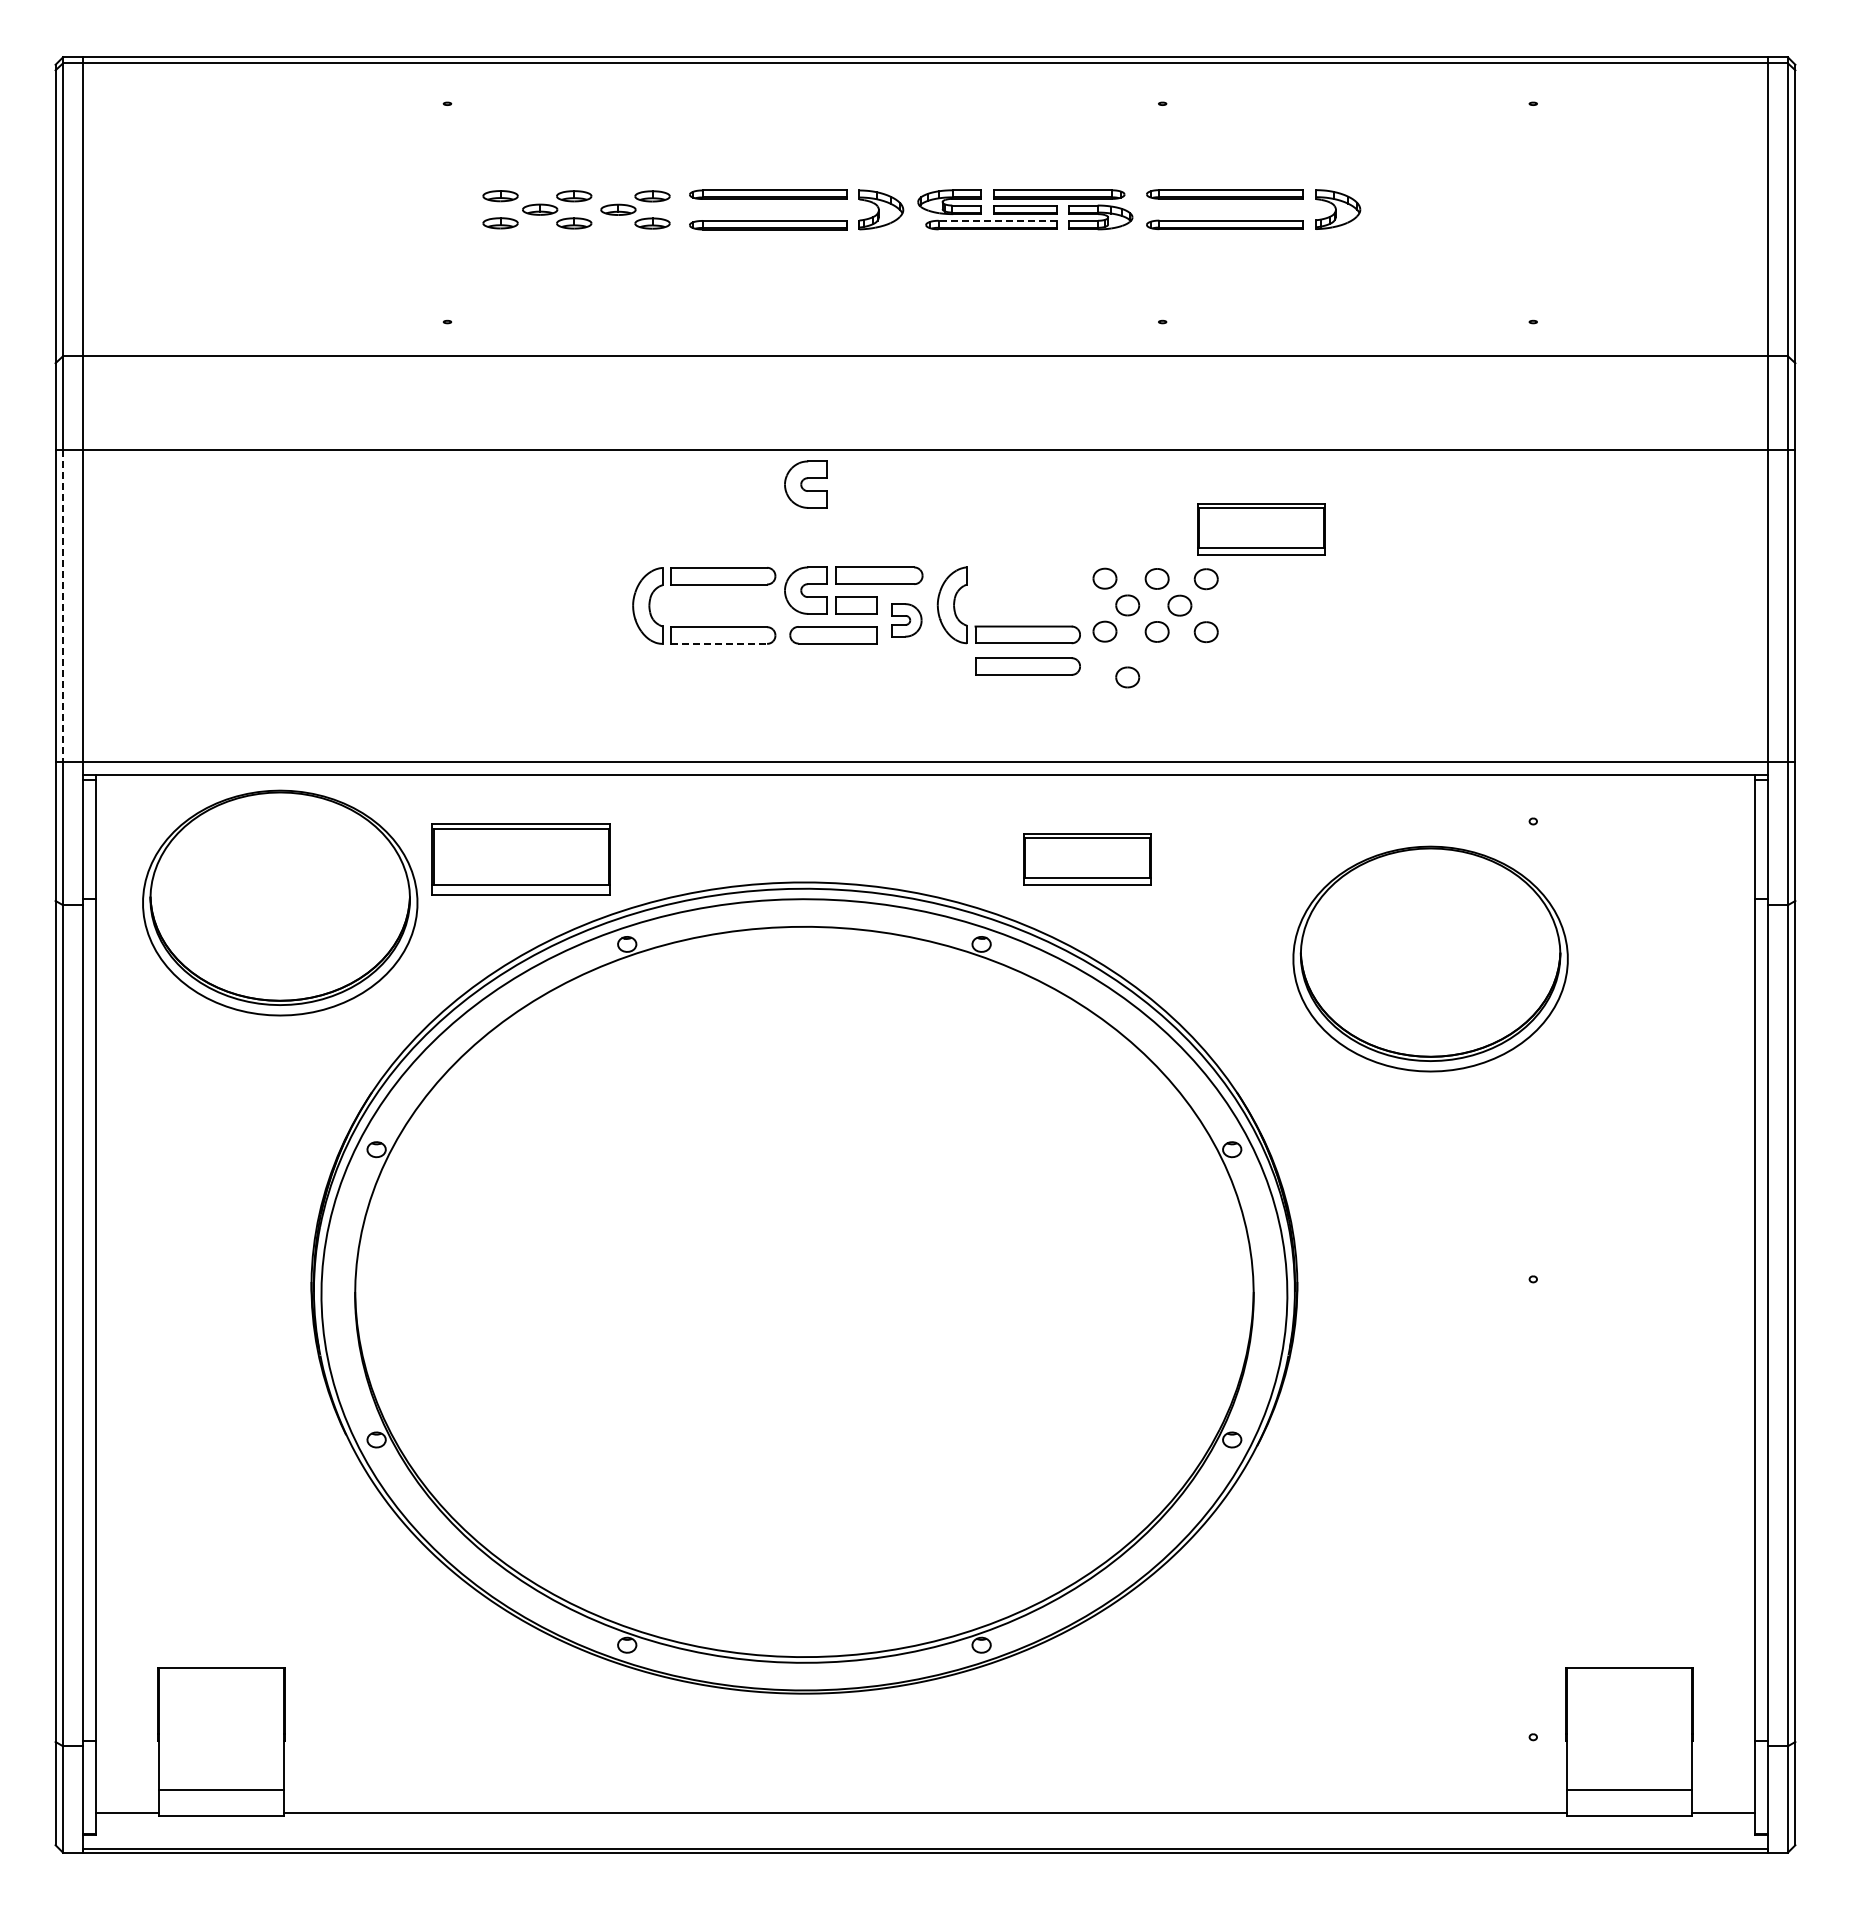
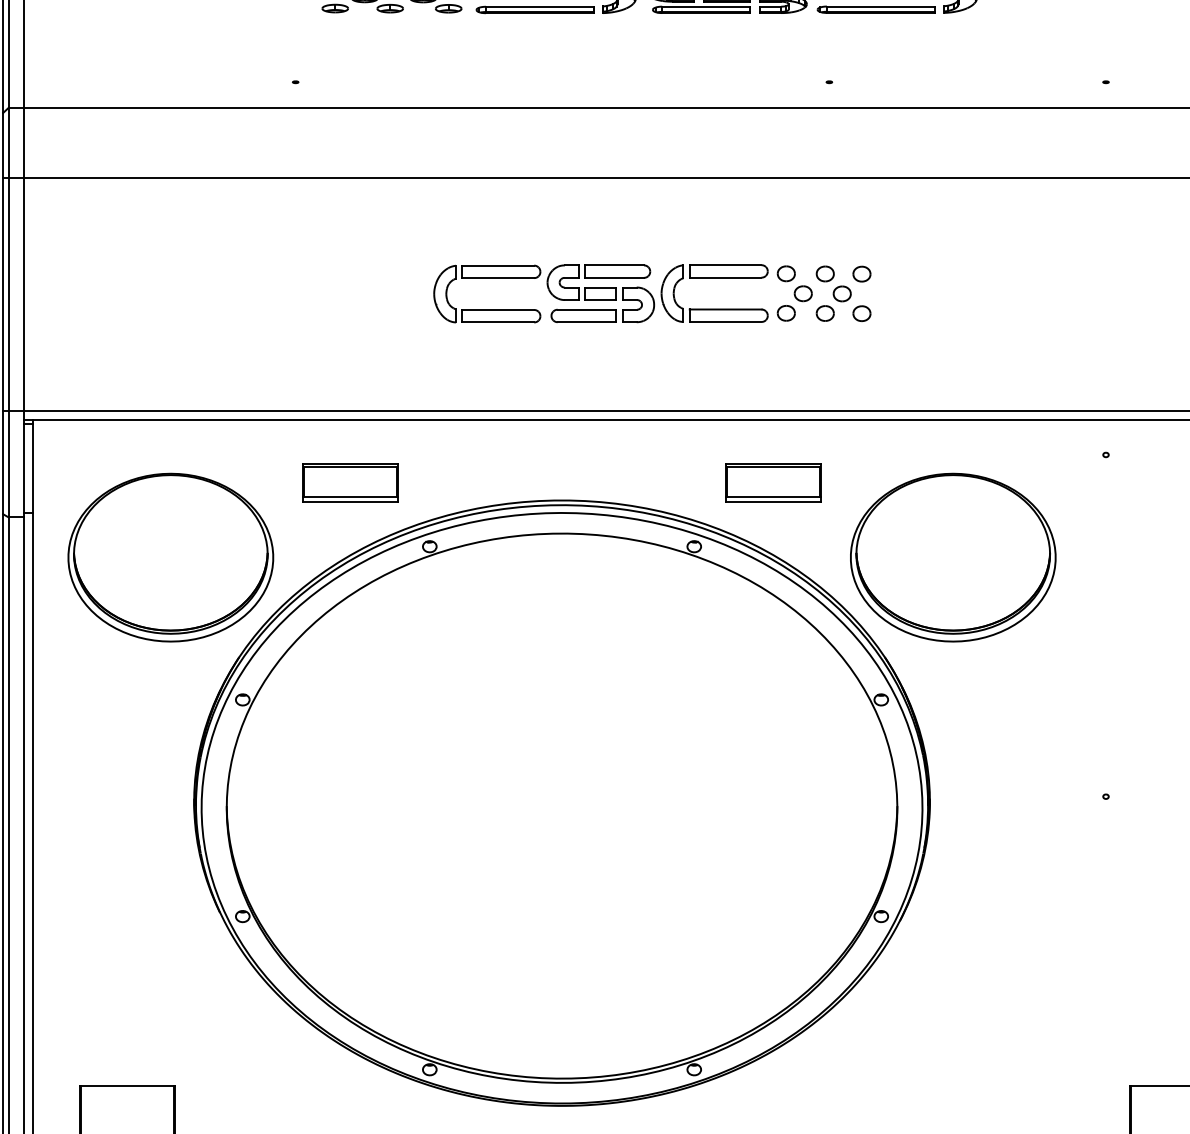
line: (997, 220) -> (706, 6), dashed -> solid
part: (805, 484) -> (562, 203), removed
part: (1261, 529) -> (903, 237), removed
line: (63, 606) -> (9, 294), dashed -> solid
part: (906, 620) -> (638, 304), size x1.43
line: (719, 643) -> (498, 322), dashed -> solid
part: (1027, 666) -> (728, 271), moved
part: (1127, 677) -> (803, 347), removed
part: (520, 859) -> (350, 483), size x0.71
part: (280, 902) -> (171, 557), moved
part: (1430, 958) -> (953, 557), moved

